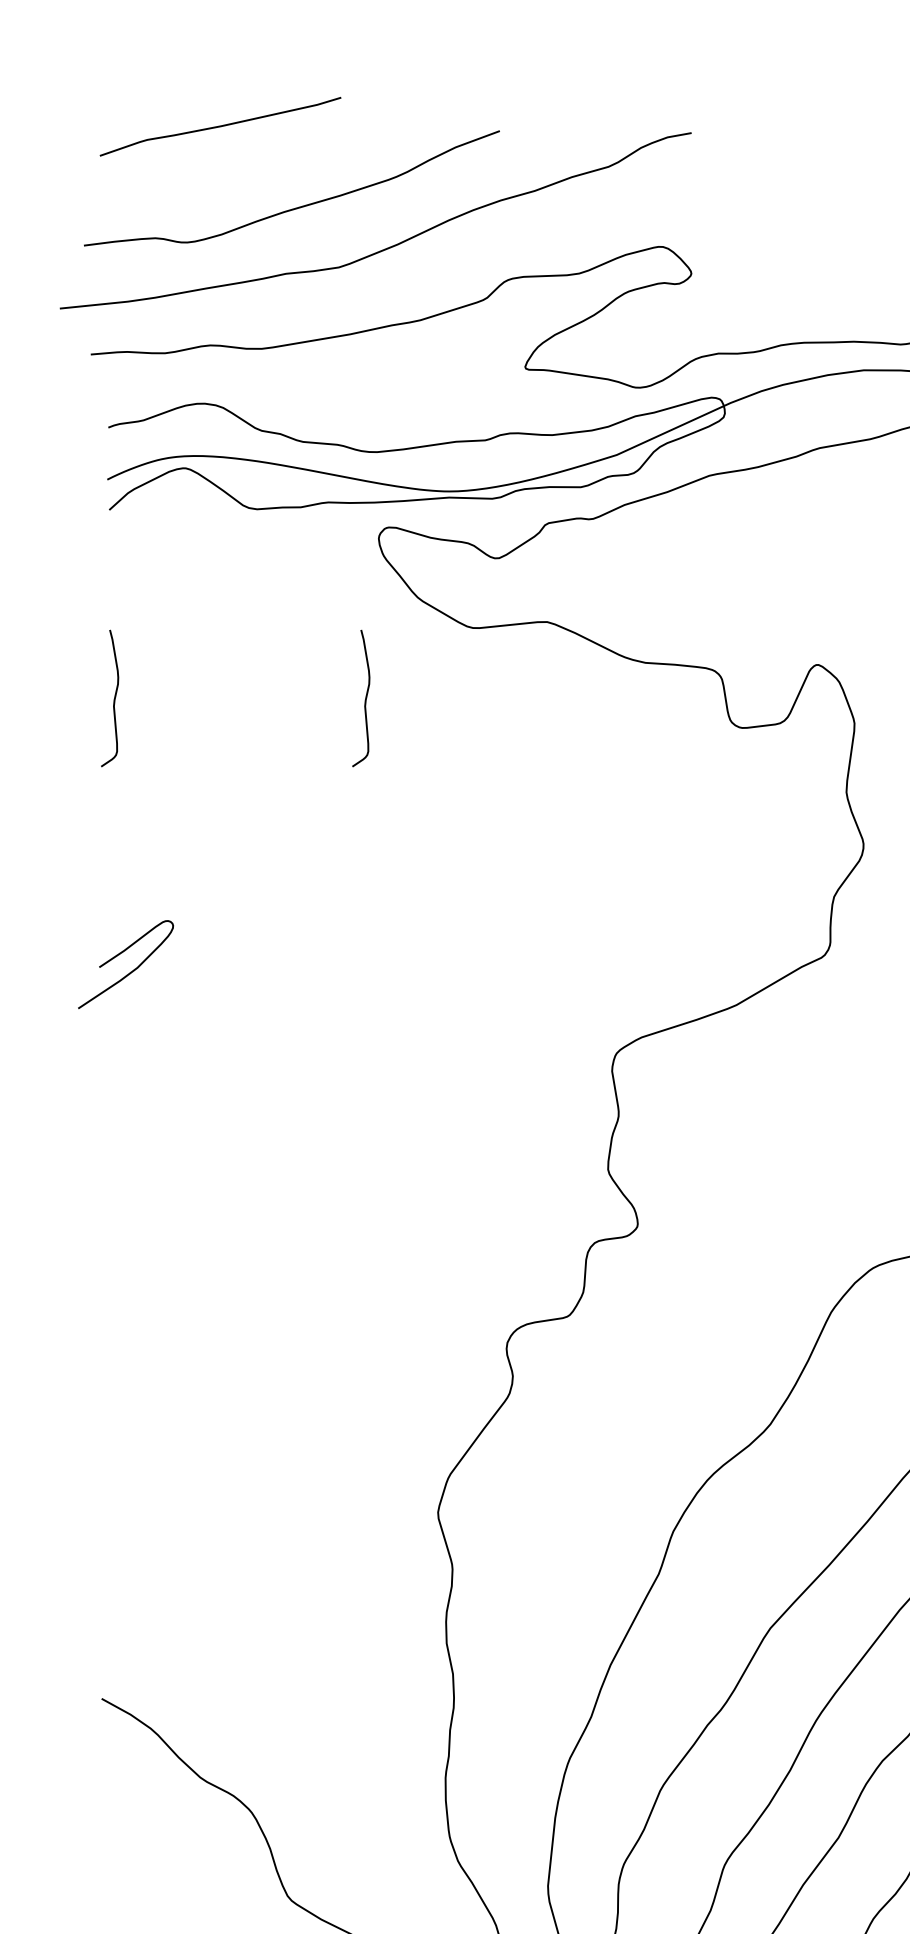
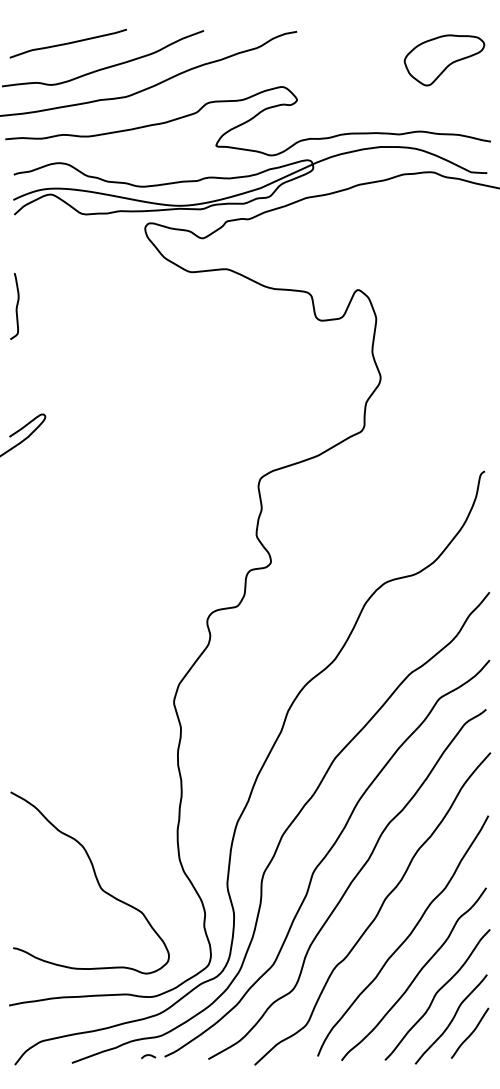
curve: (218, 126) -> (67, 43), moved
curve: (362, 700) -> (137, 307), removed

